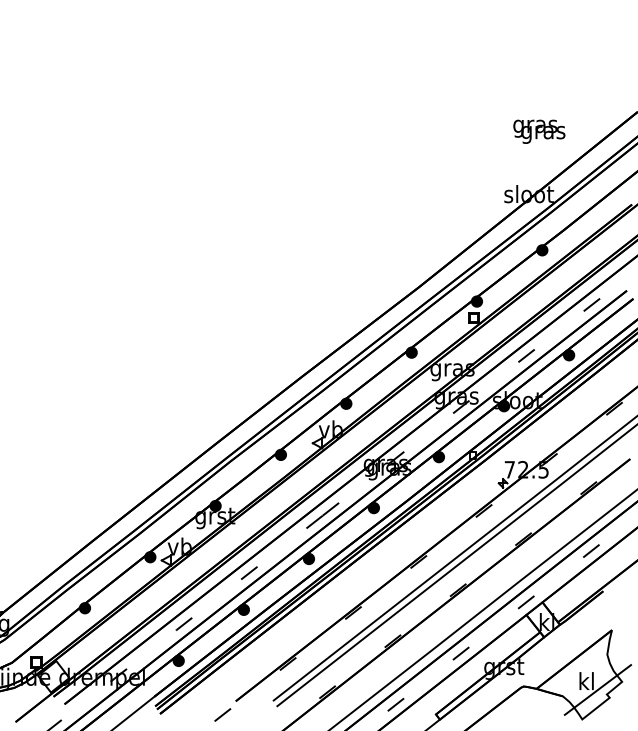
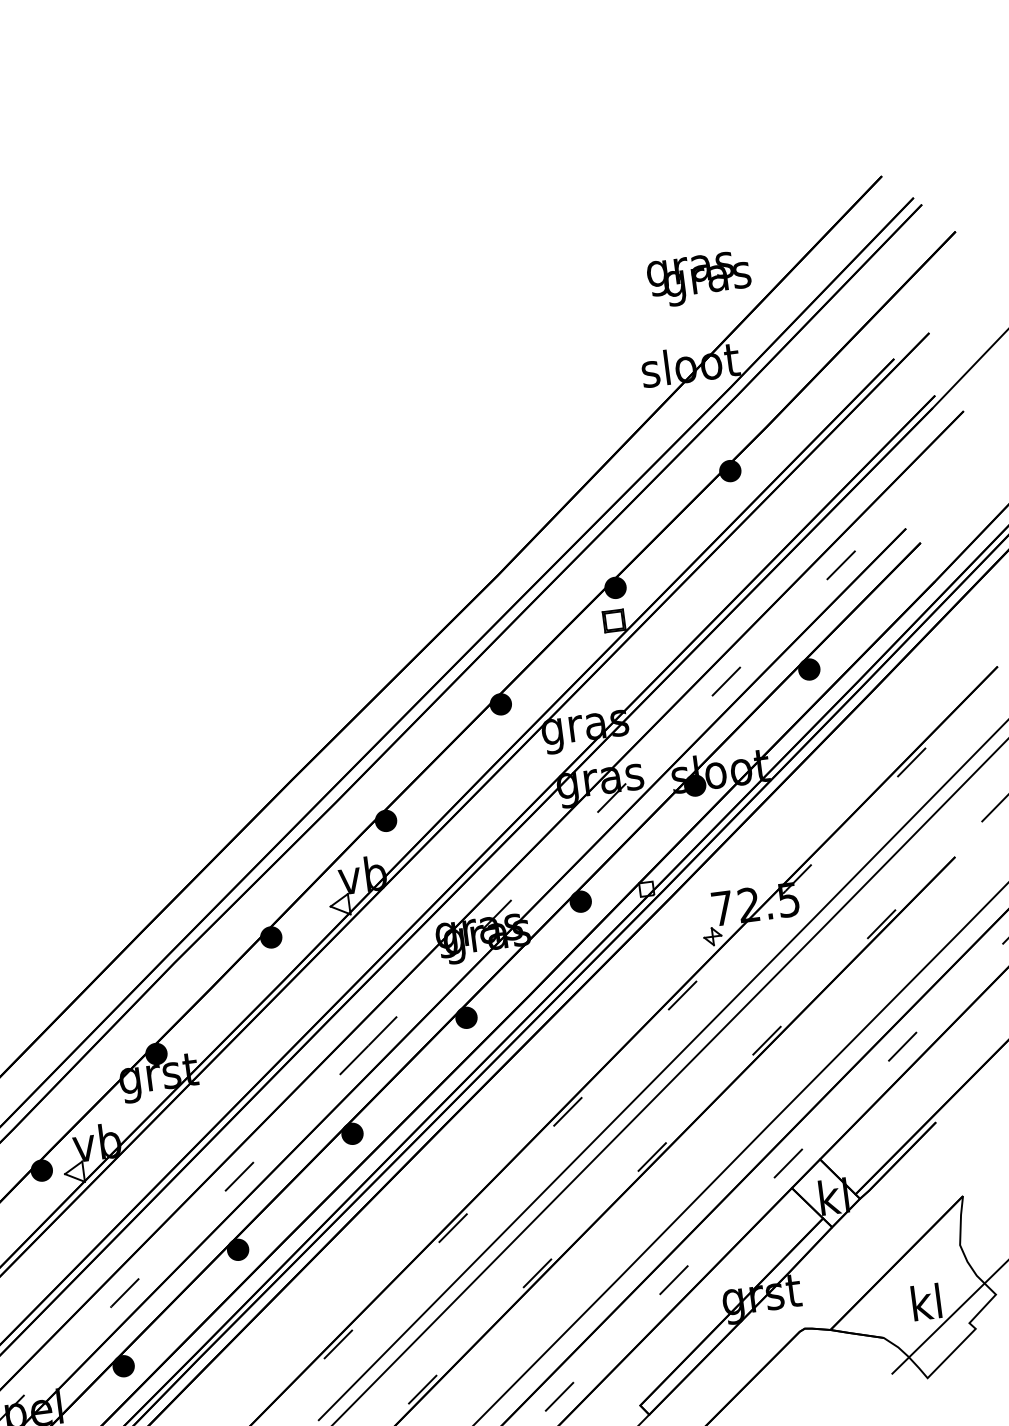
text: (539, 131) -> (699, 278), moved

